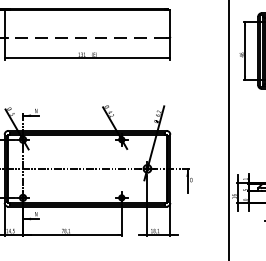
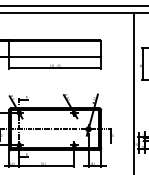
line: (87, 37) -> (55, 56), dashed -> solid

